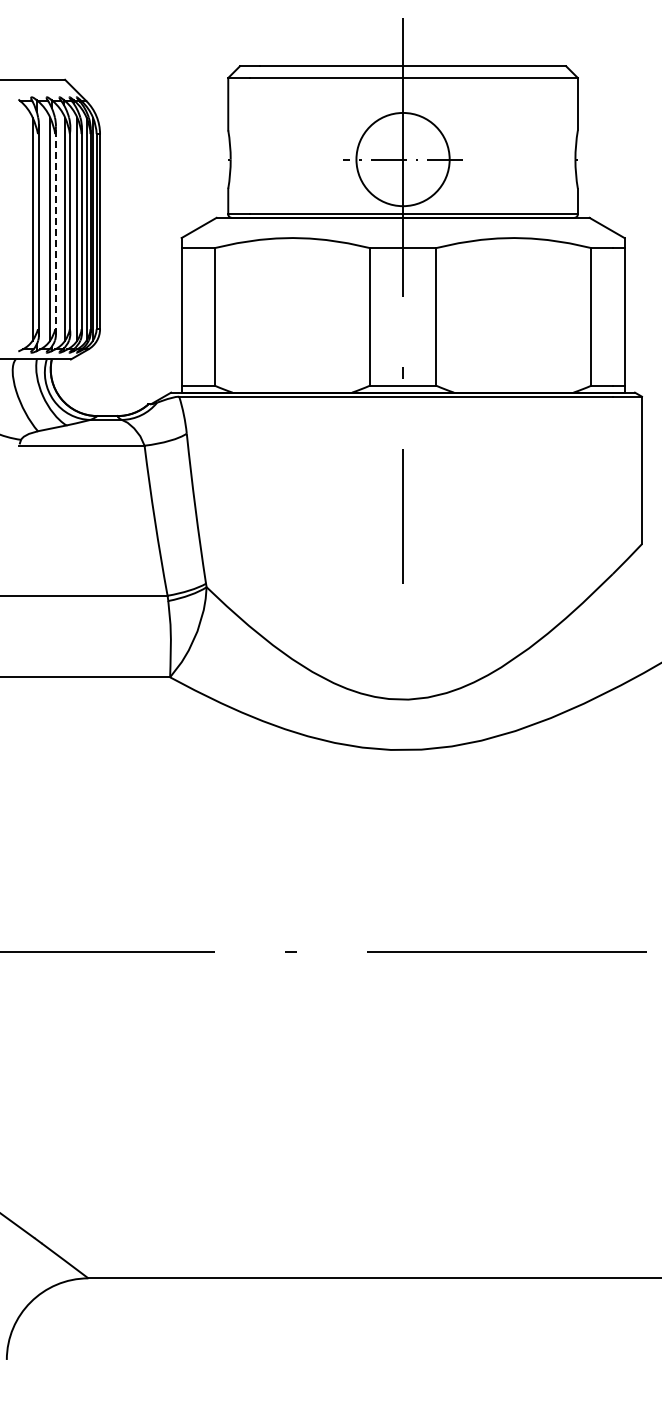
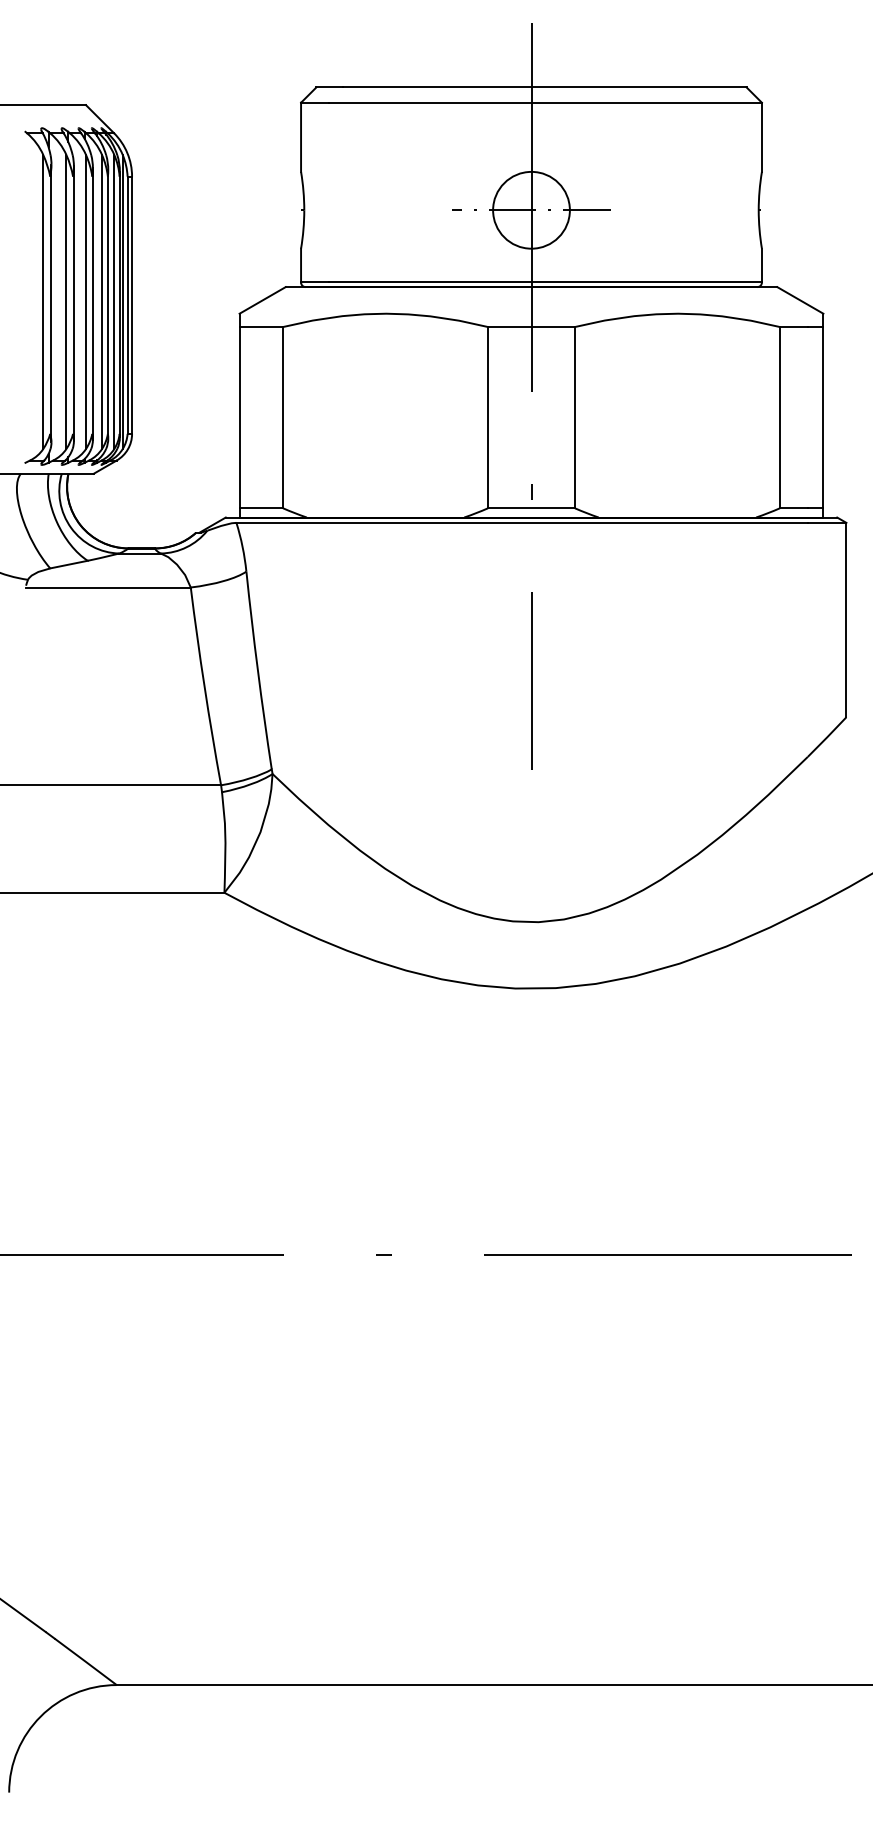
circle: (402, 159) -> (530, 210), size x0.62
line: (55, 230) -> (73, 303), dashed -> solid

